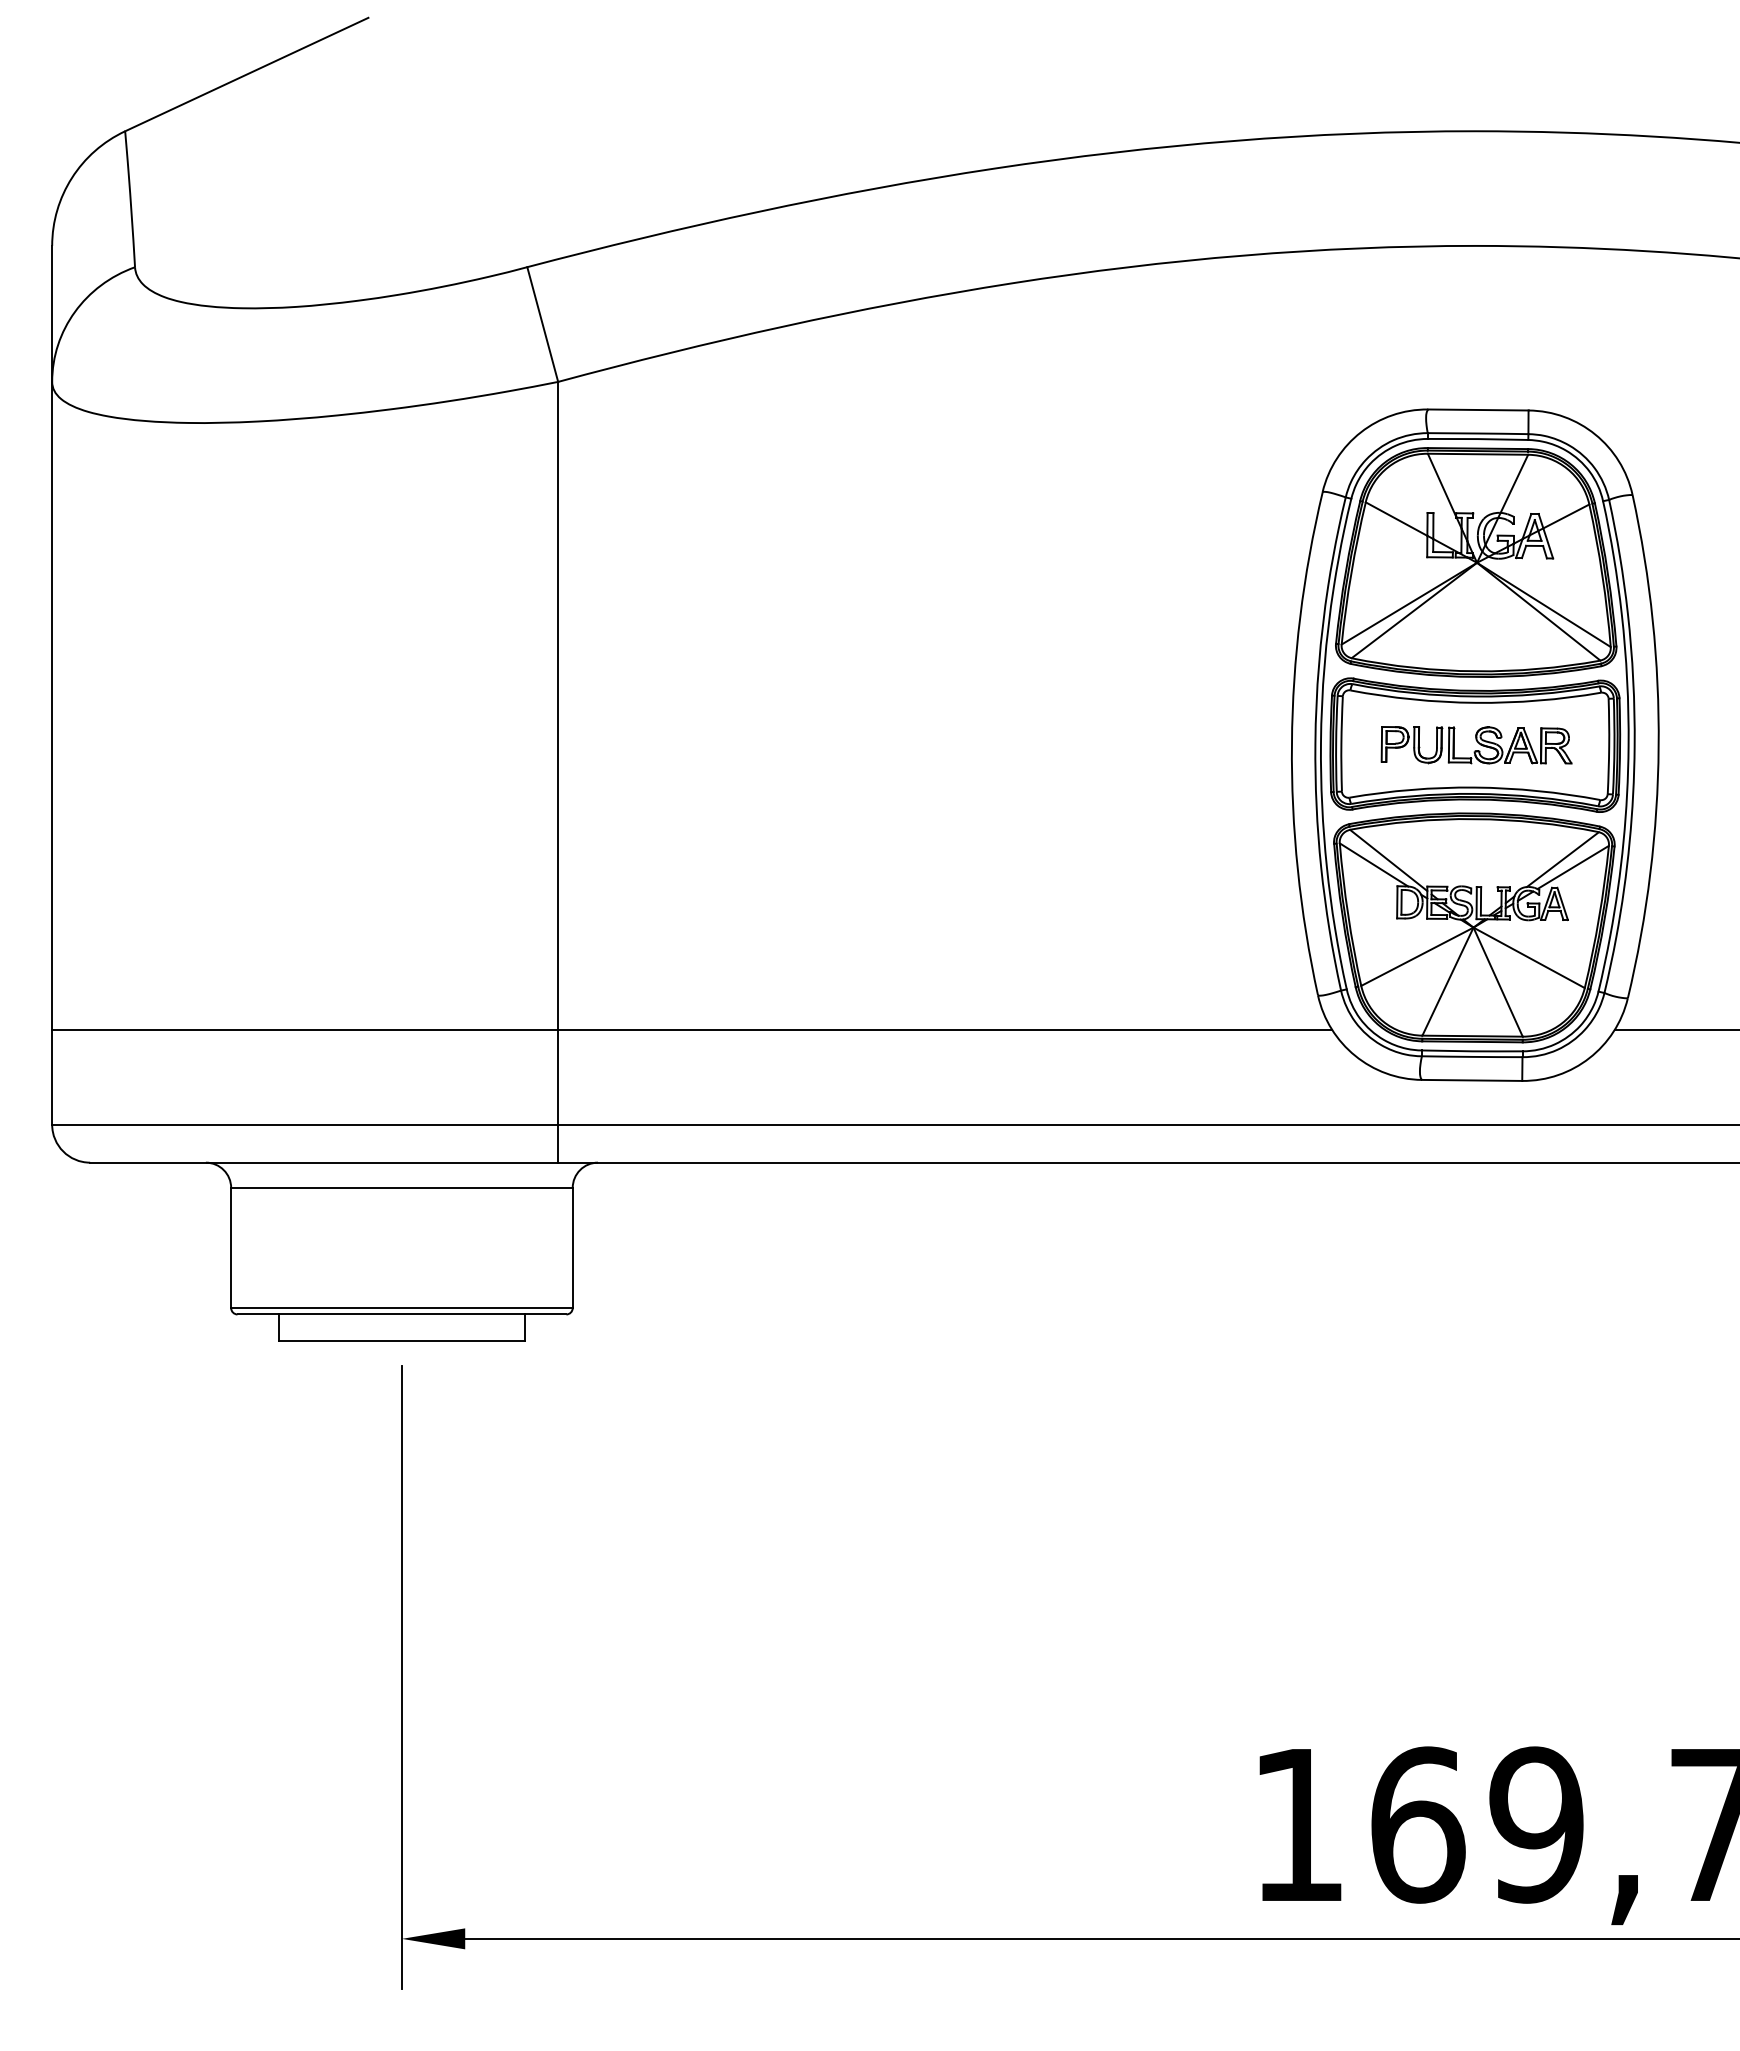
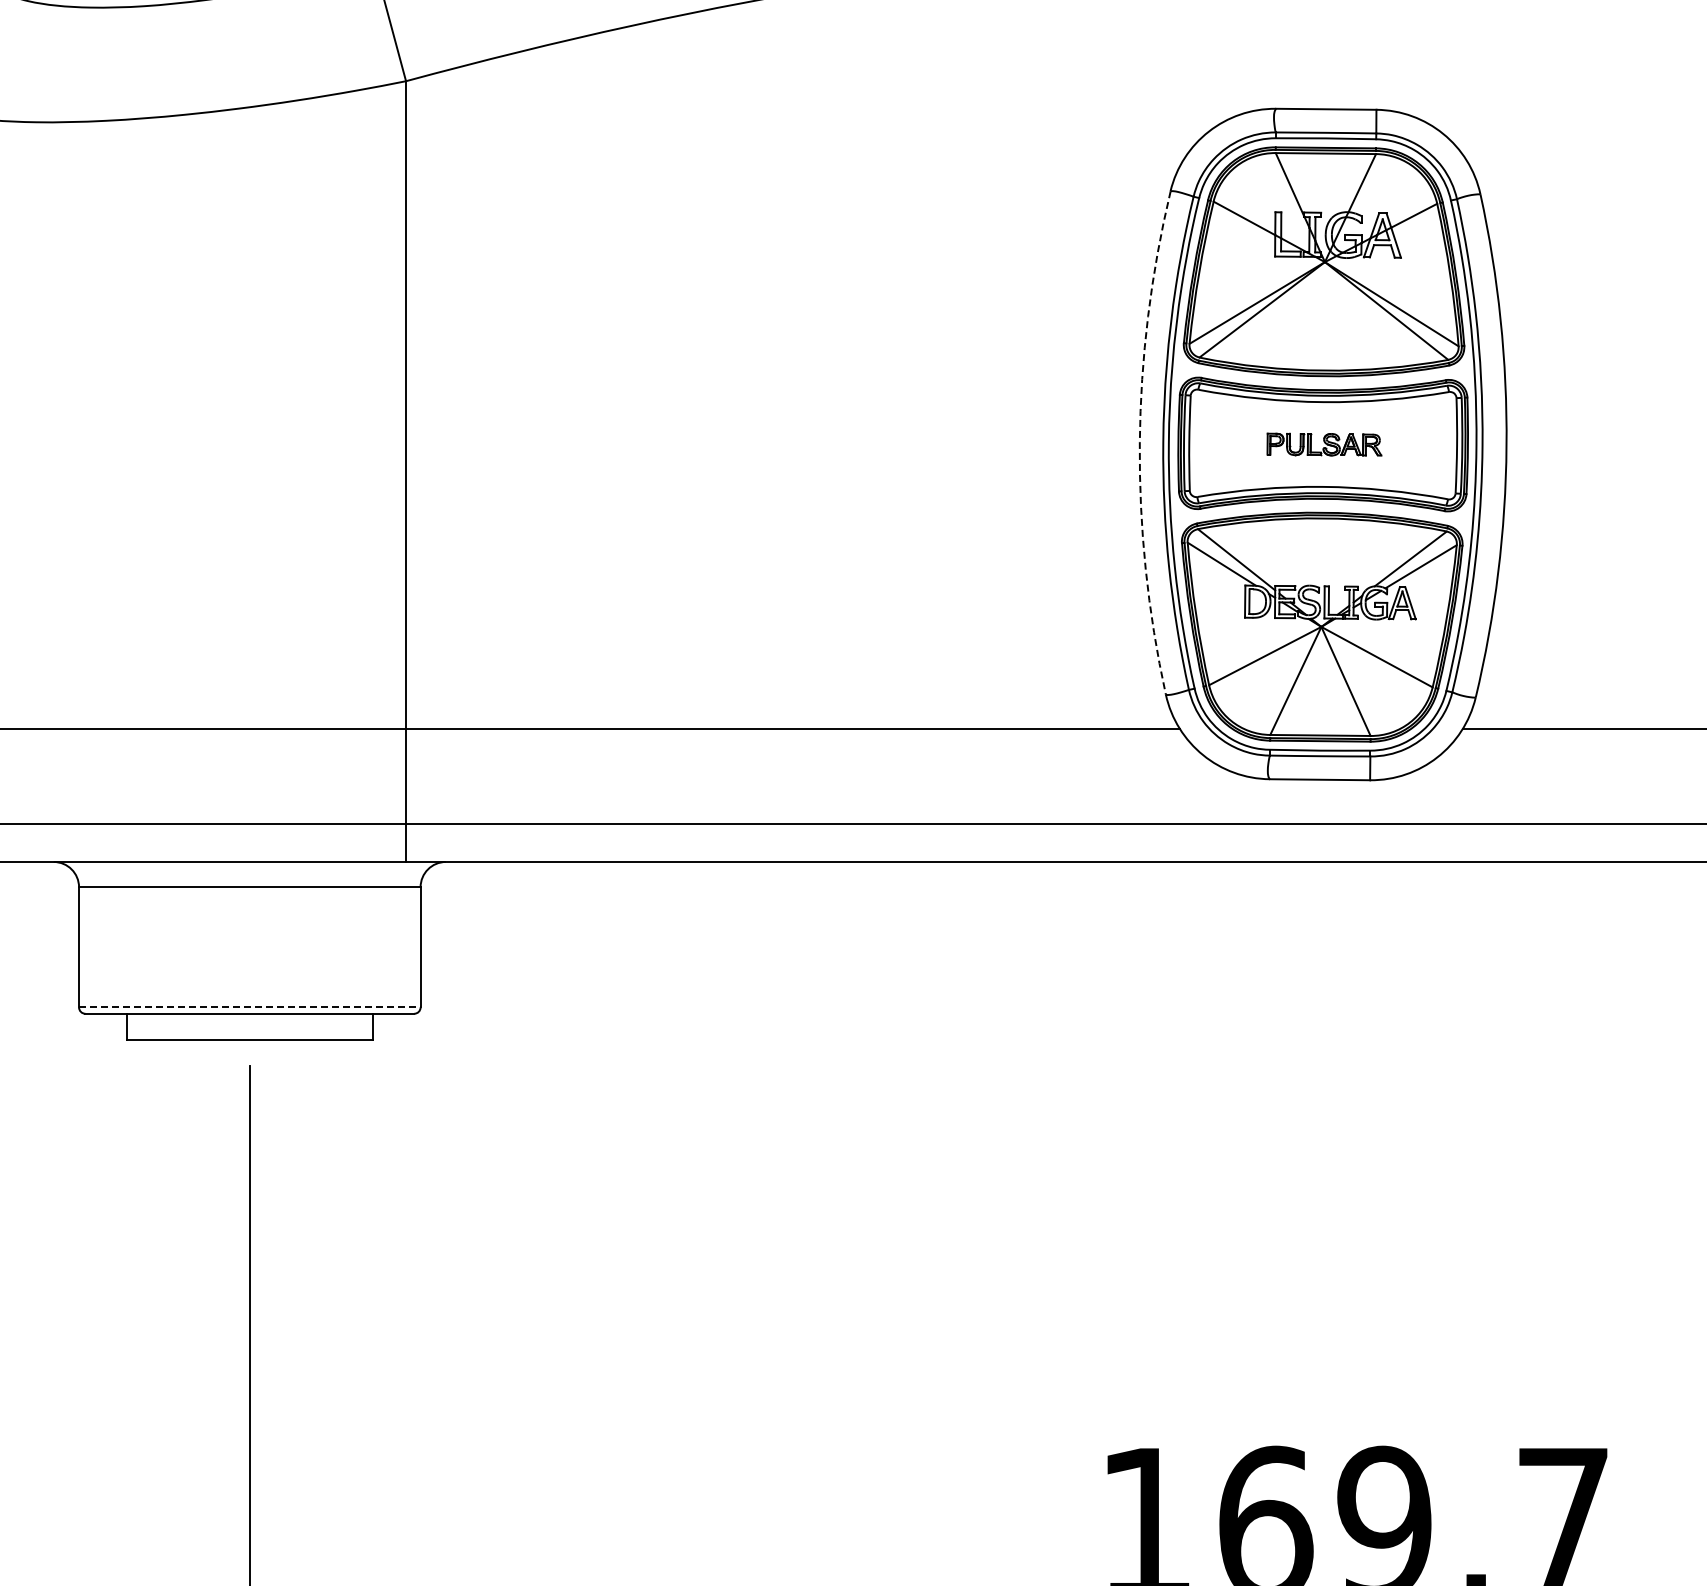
arc: (1291, 743) -> (1139, 442), solid -> dashed
part: (1476, 745) -> (1324, 444), size x0.6
line: (401, 1308) -> (249, 1007), solid -> dashed

